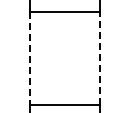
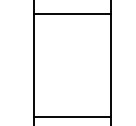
line: (99, 58) -> (110, 65), dashed -> solid
line: (30, 59) -> (34, 66), dashed -> solid

